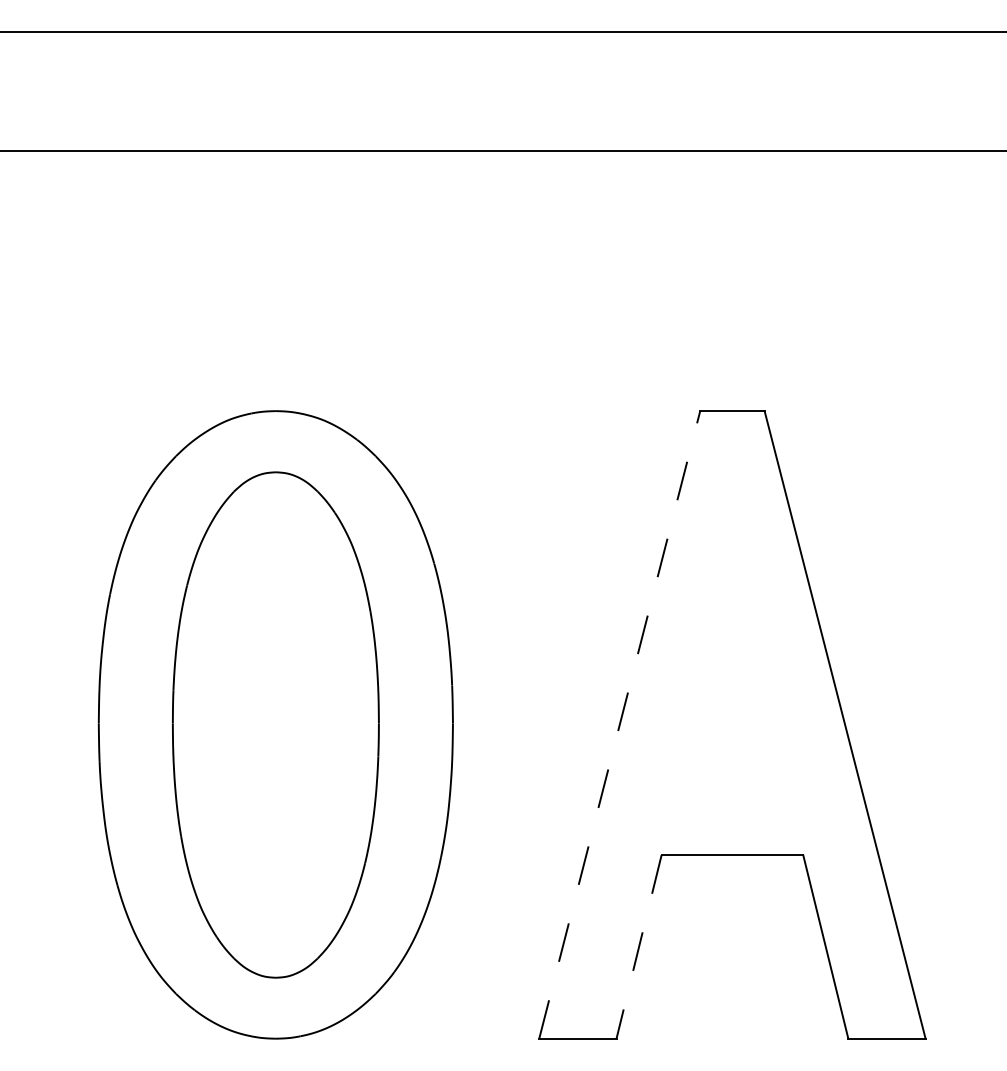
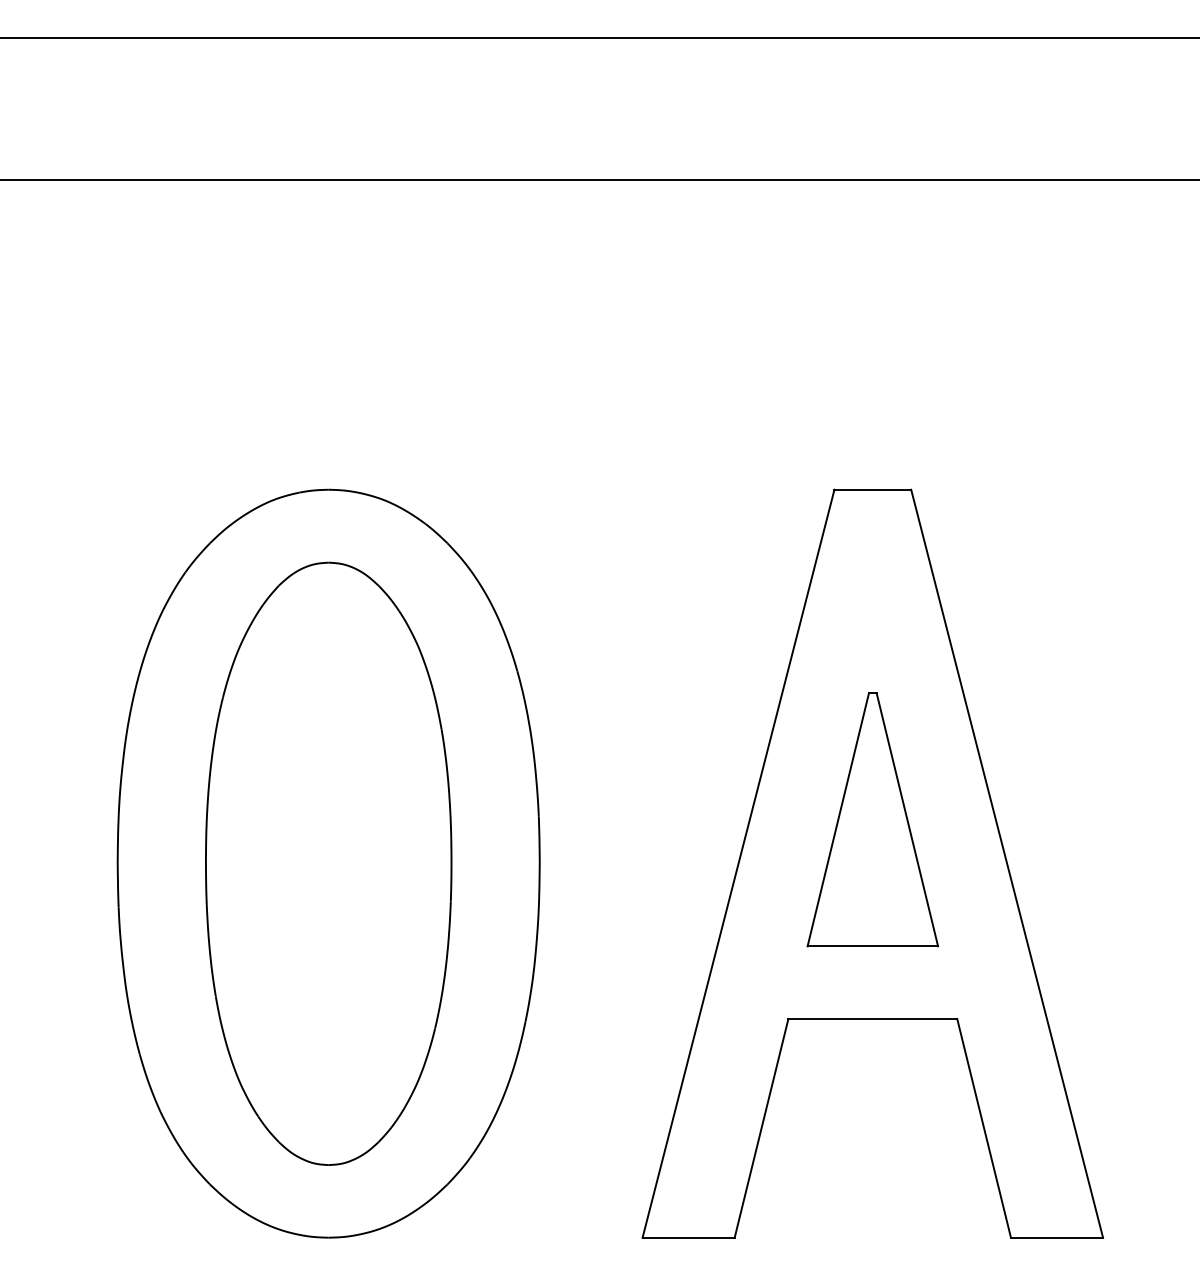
part: (732, 687) -> (872, 819), added
line: (619, 724) -> (738, 863), dashed -> solid
line: (639, 947) -> (761, 1128), dashed -> solid

